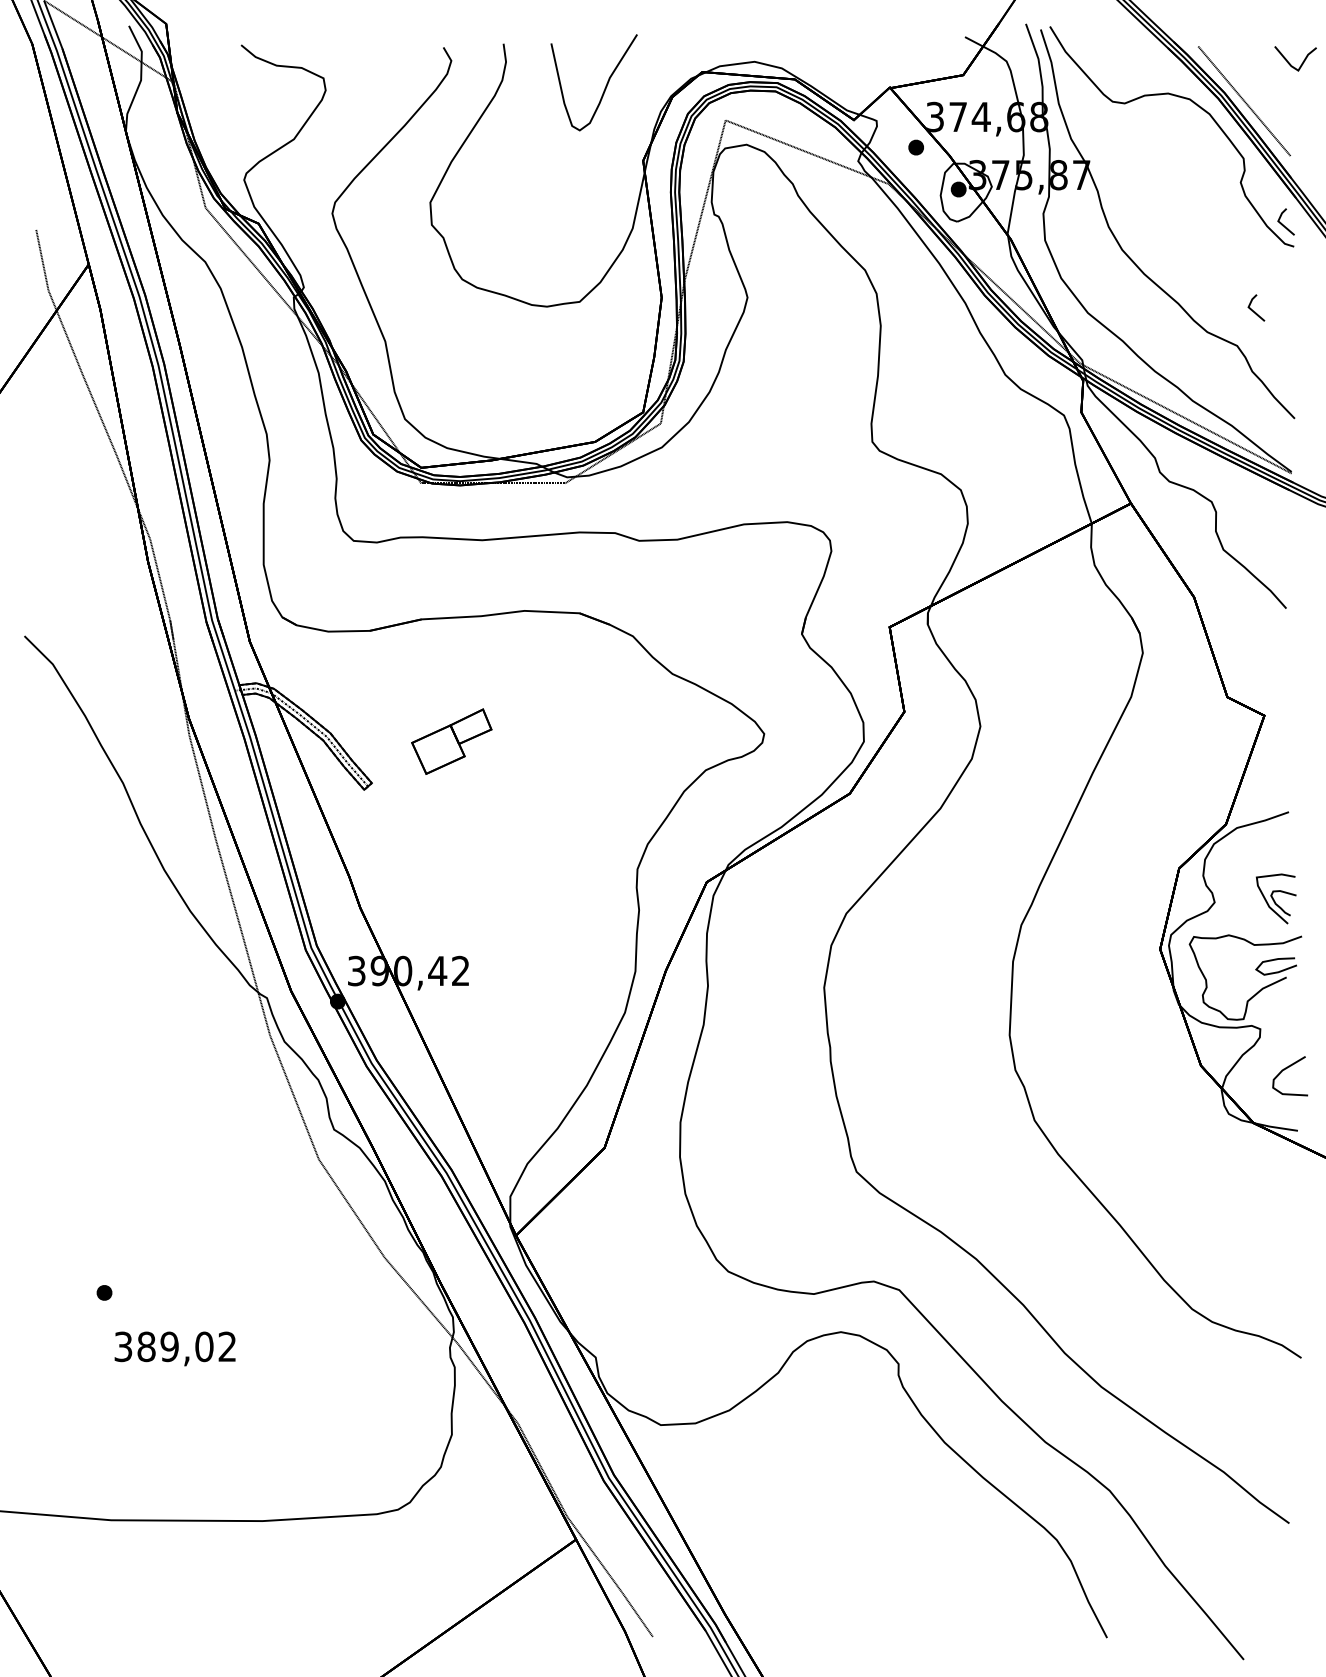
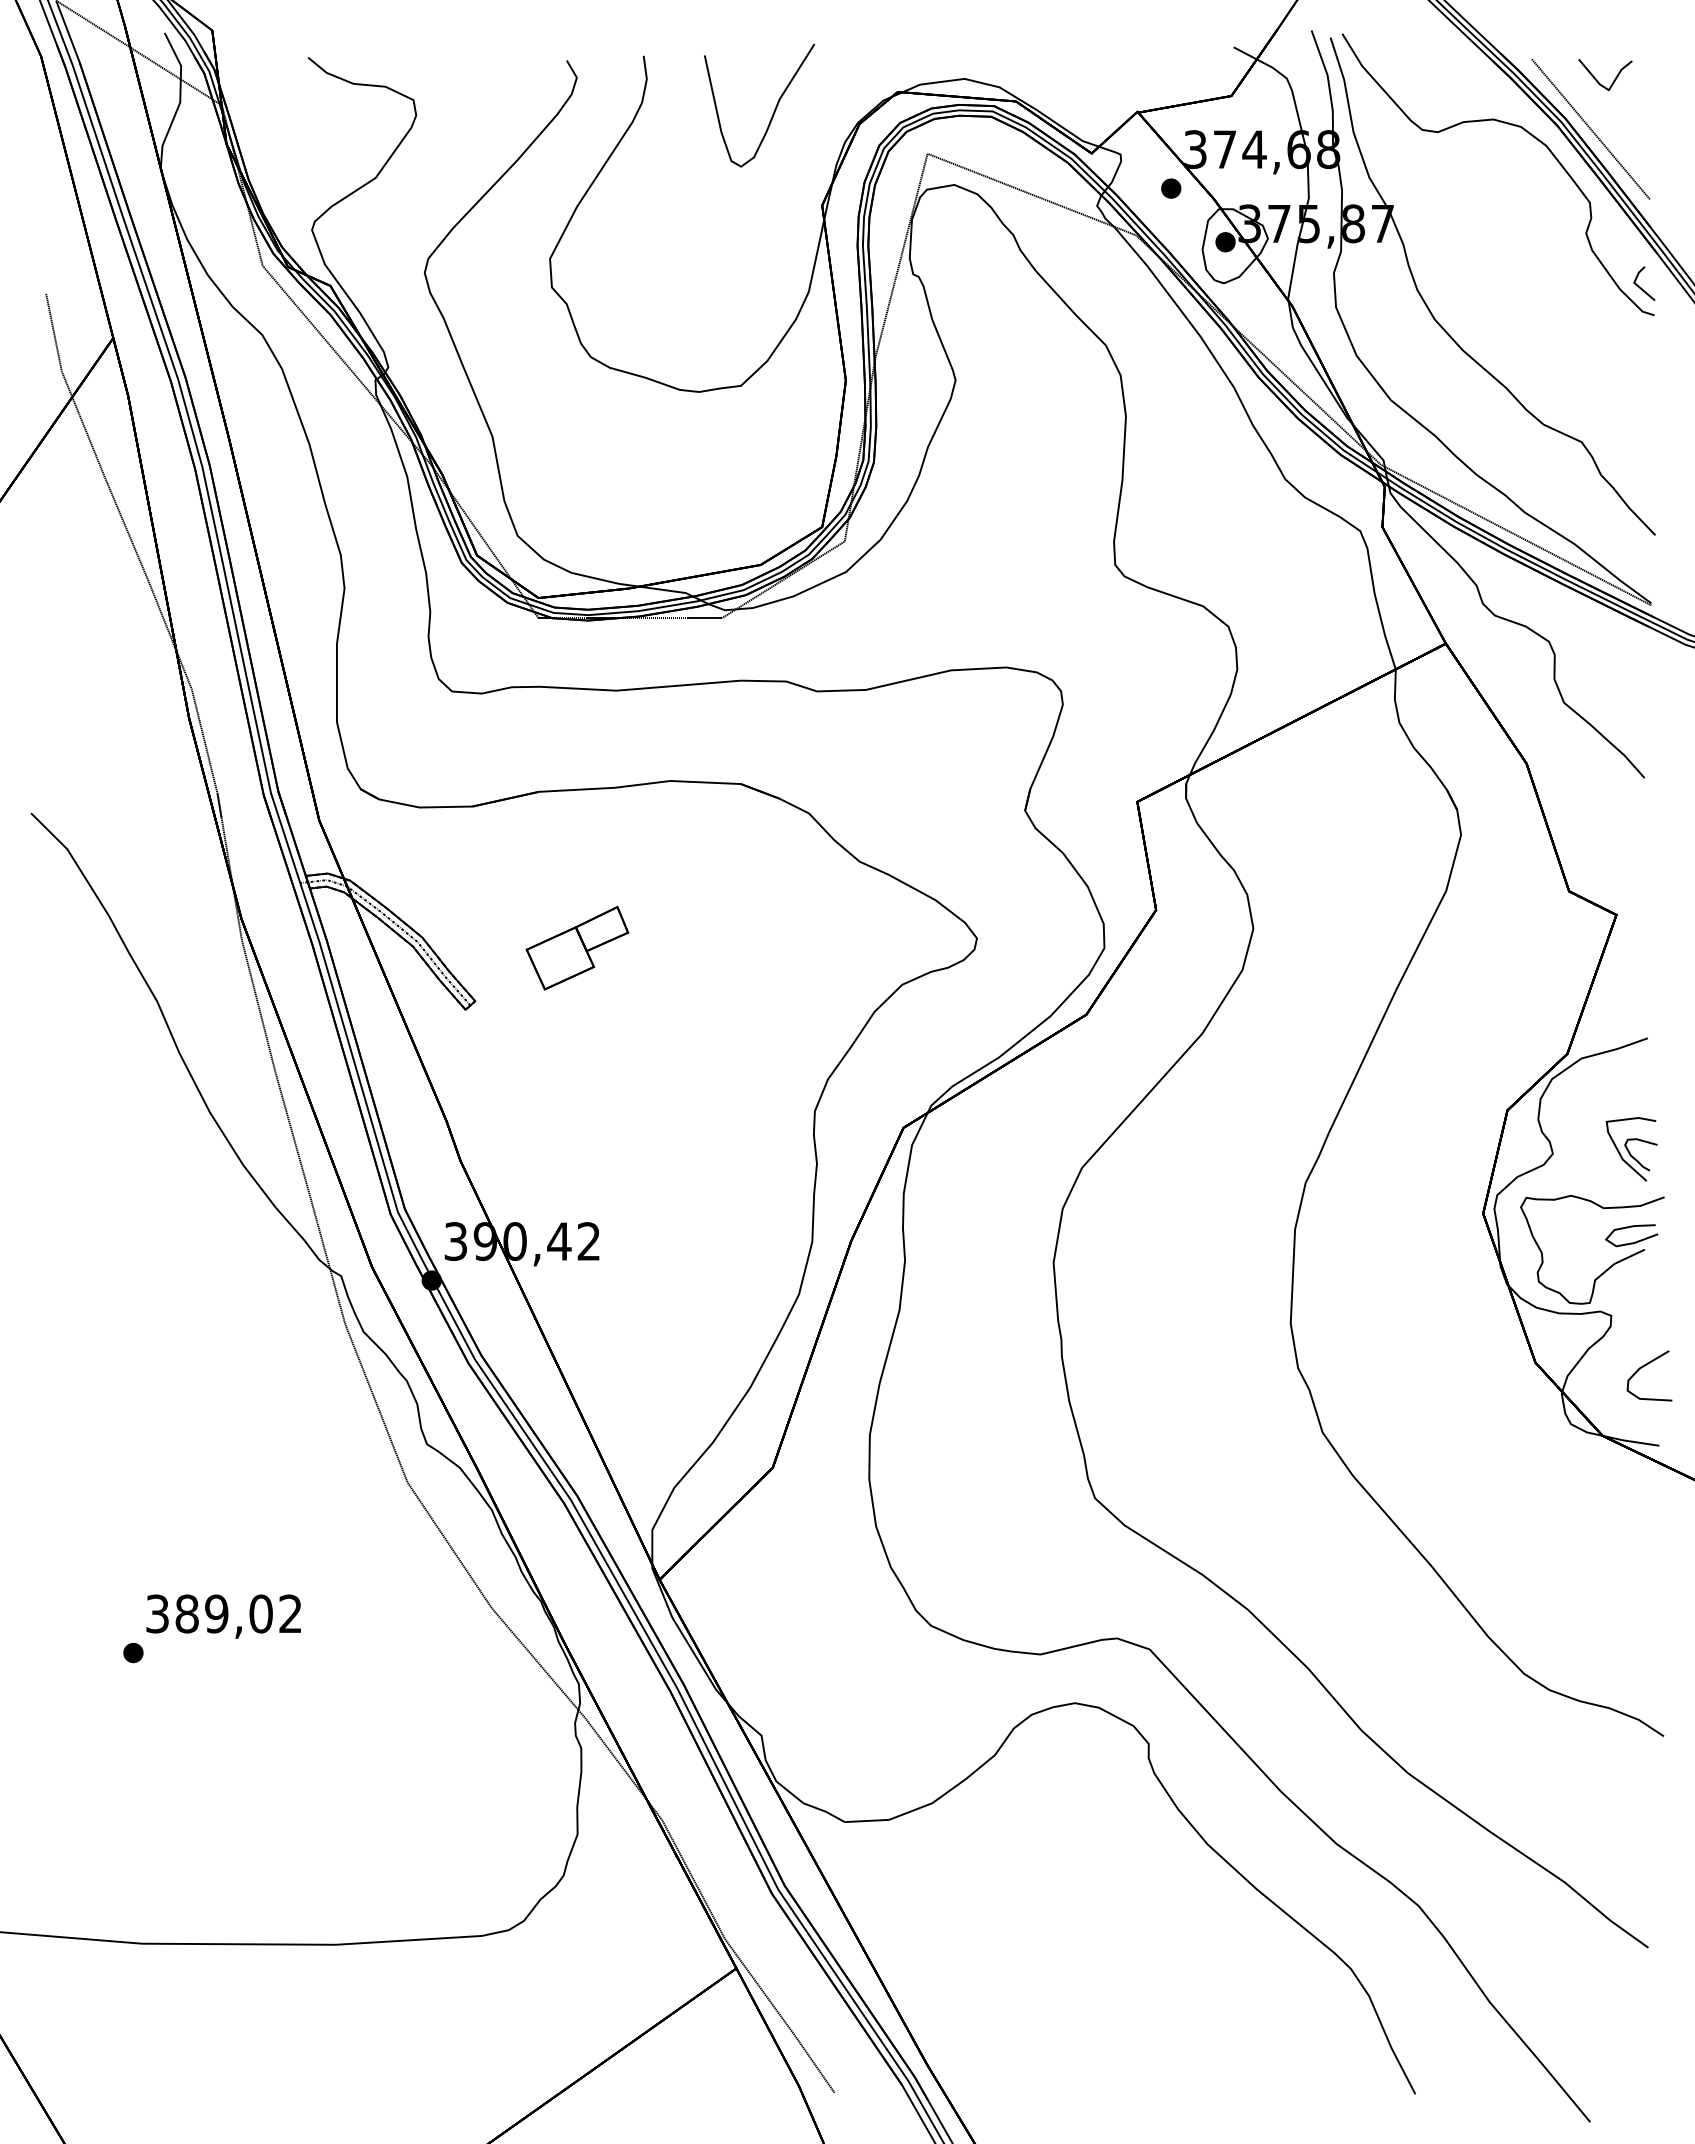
line: (1290, 63) -> (1598, 81), moved
line: (1253, 310) -> (1602, 396), removed
text: (174, 1348) -> (223, 1616), moved

